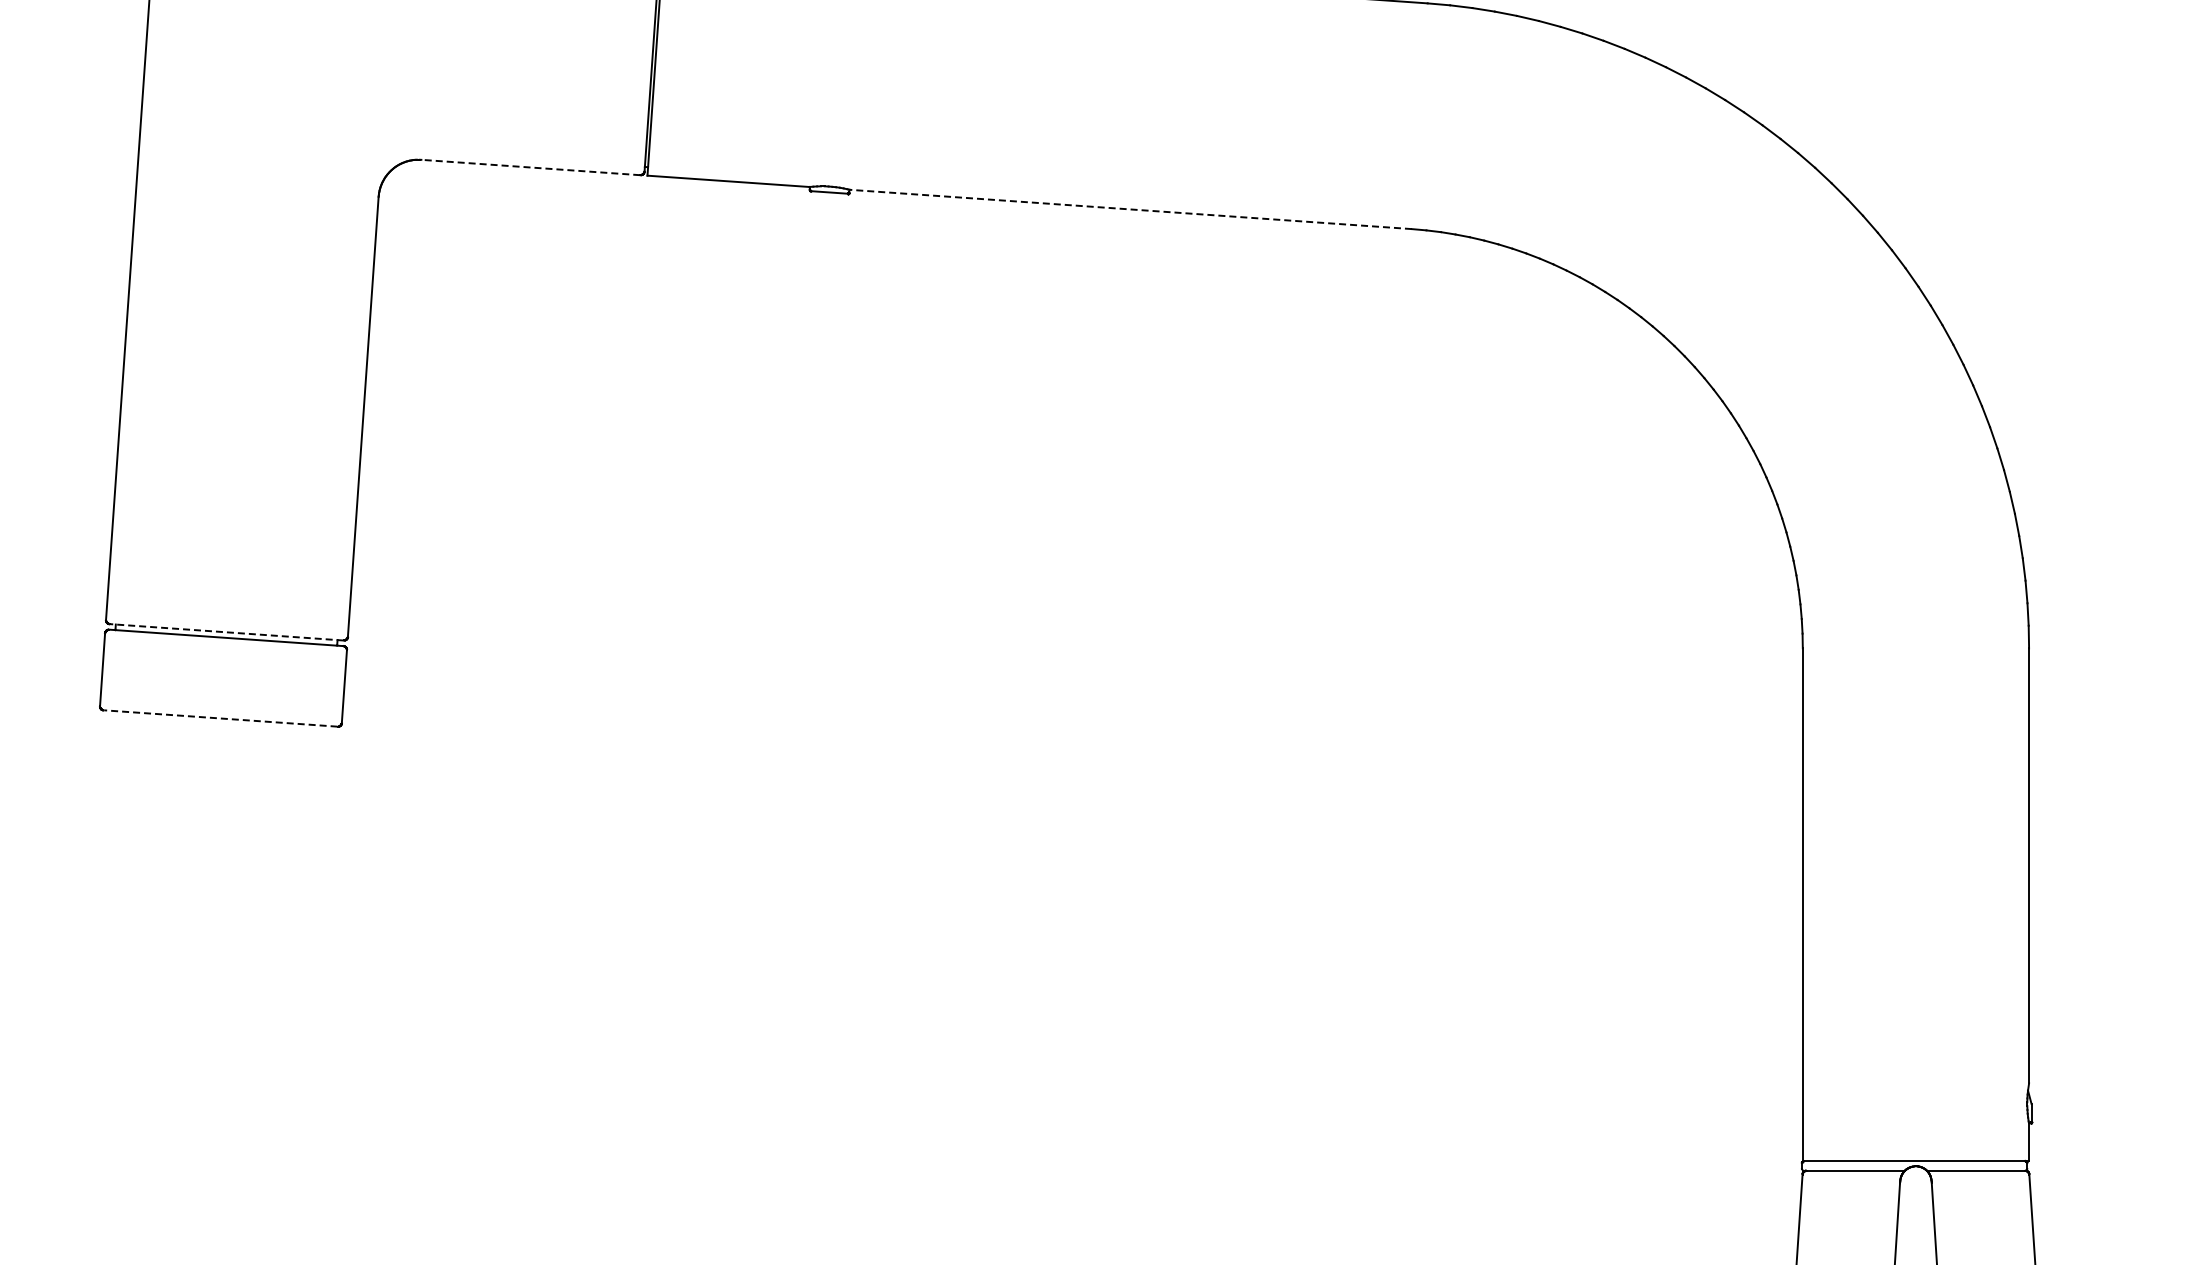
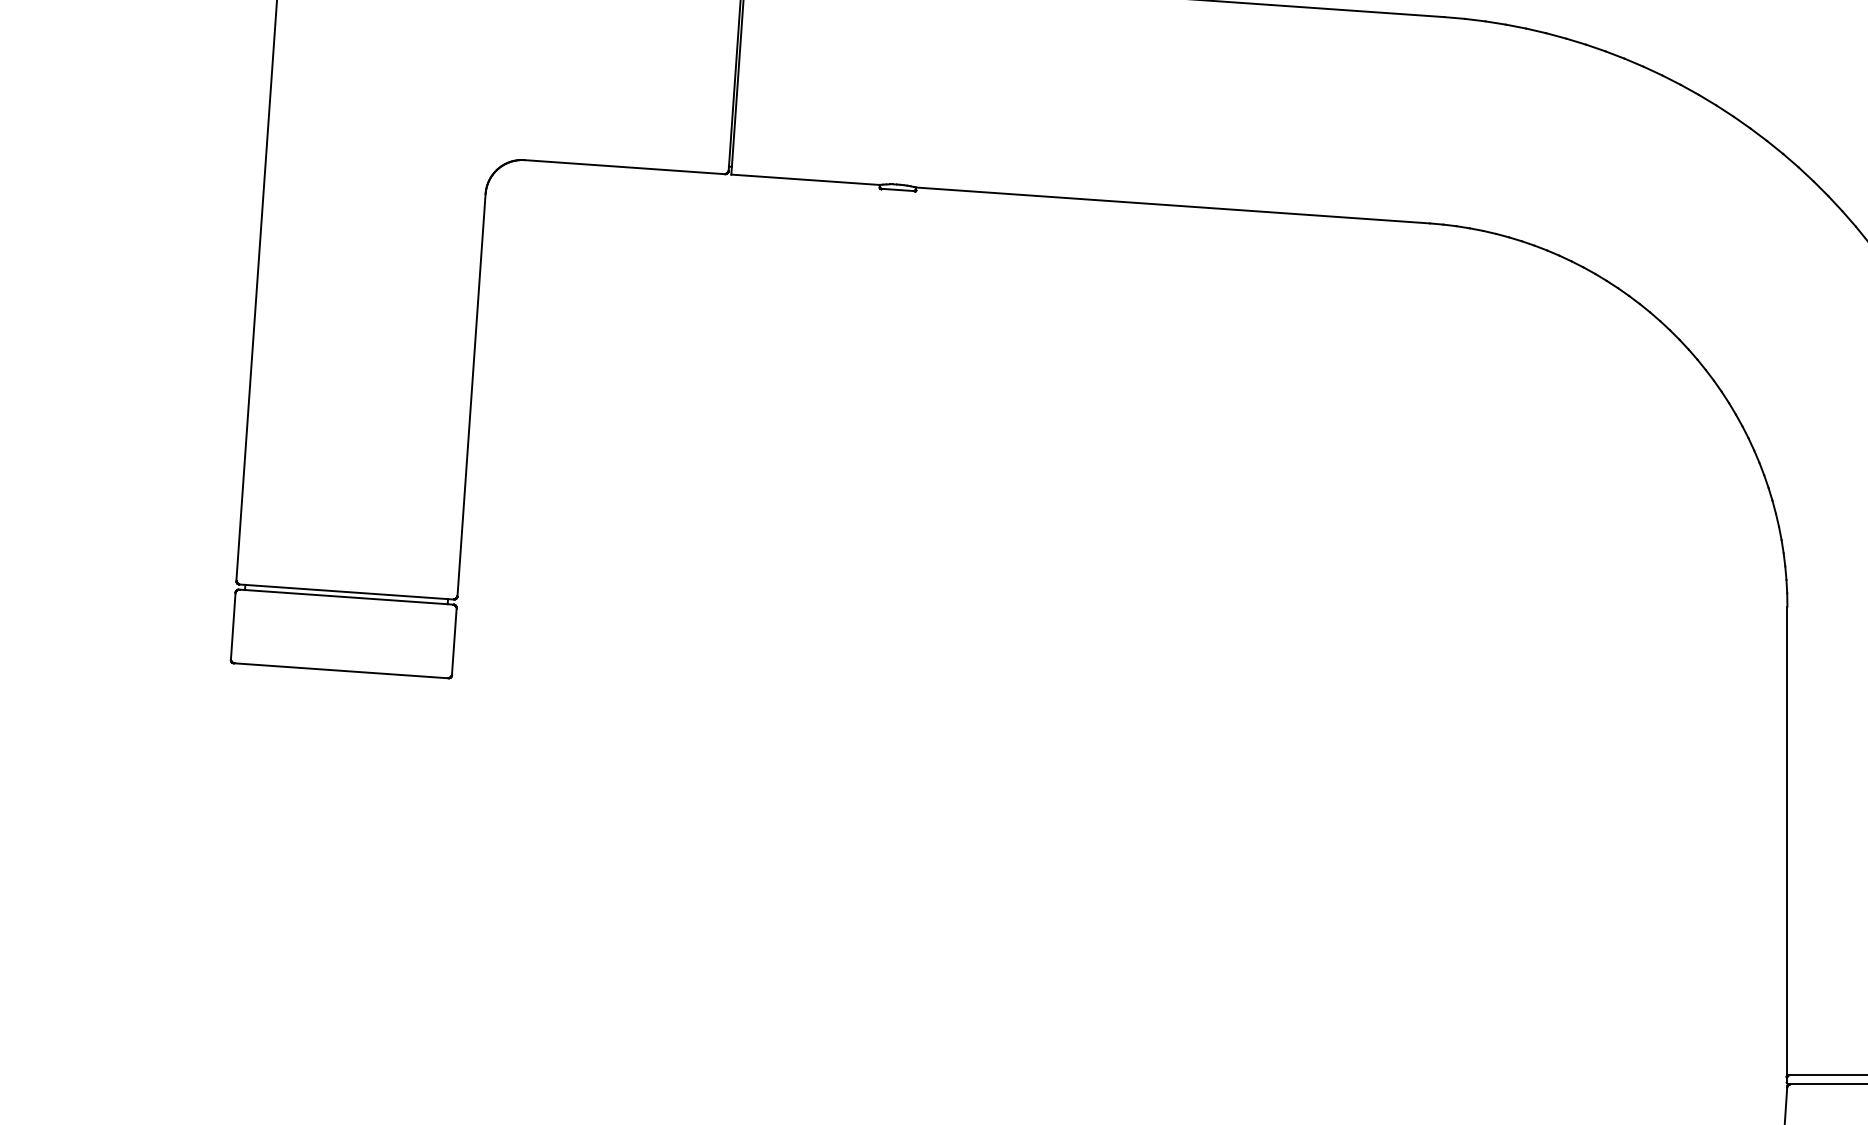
line: (530, 167) -> (624, 167), dashed -> solid
line: (1130, 209) -> (1172, 205), dashed -> solid
line: (226, 632) -> (346, 592), dashed -> solid
line: (221, 718) -> (341, 670), dashed -> solid

